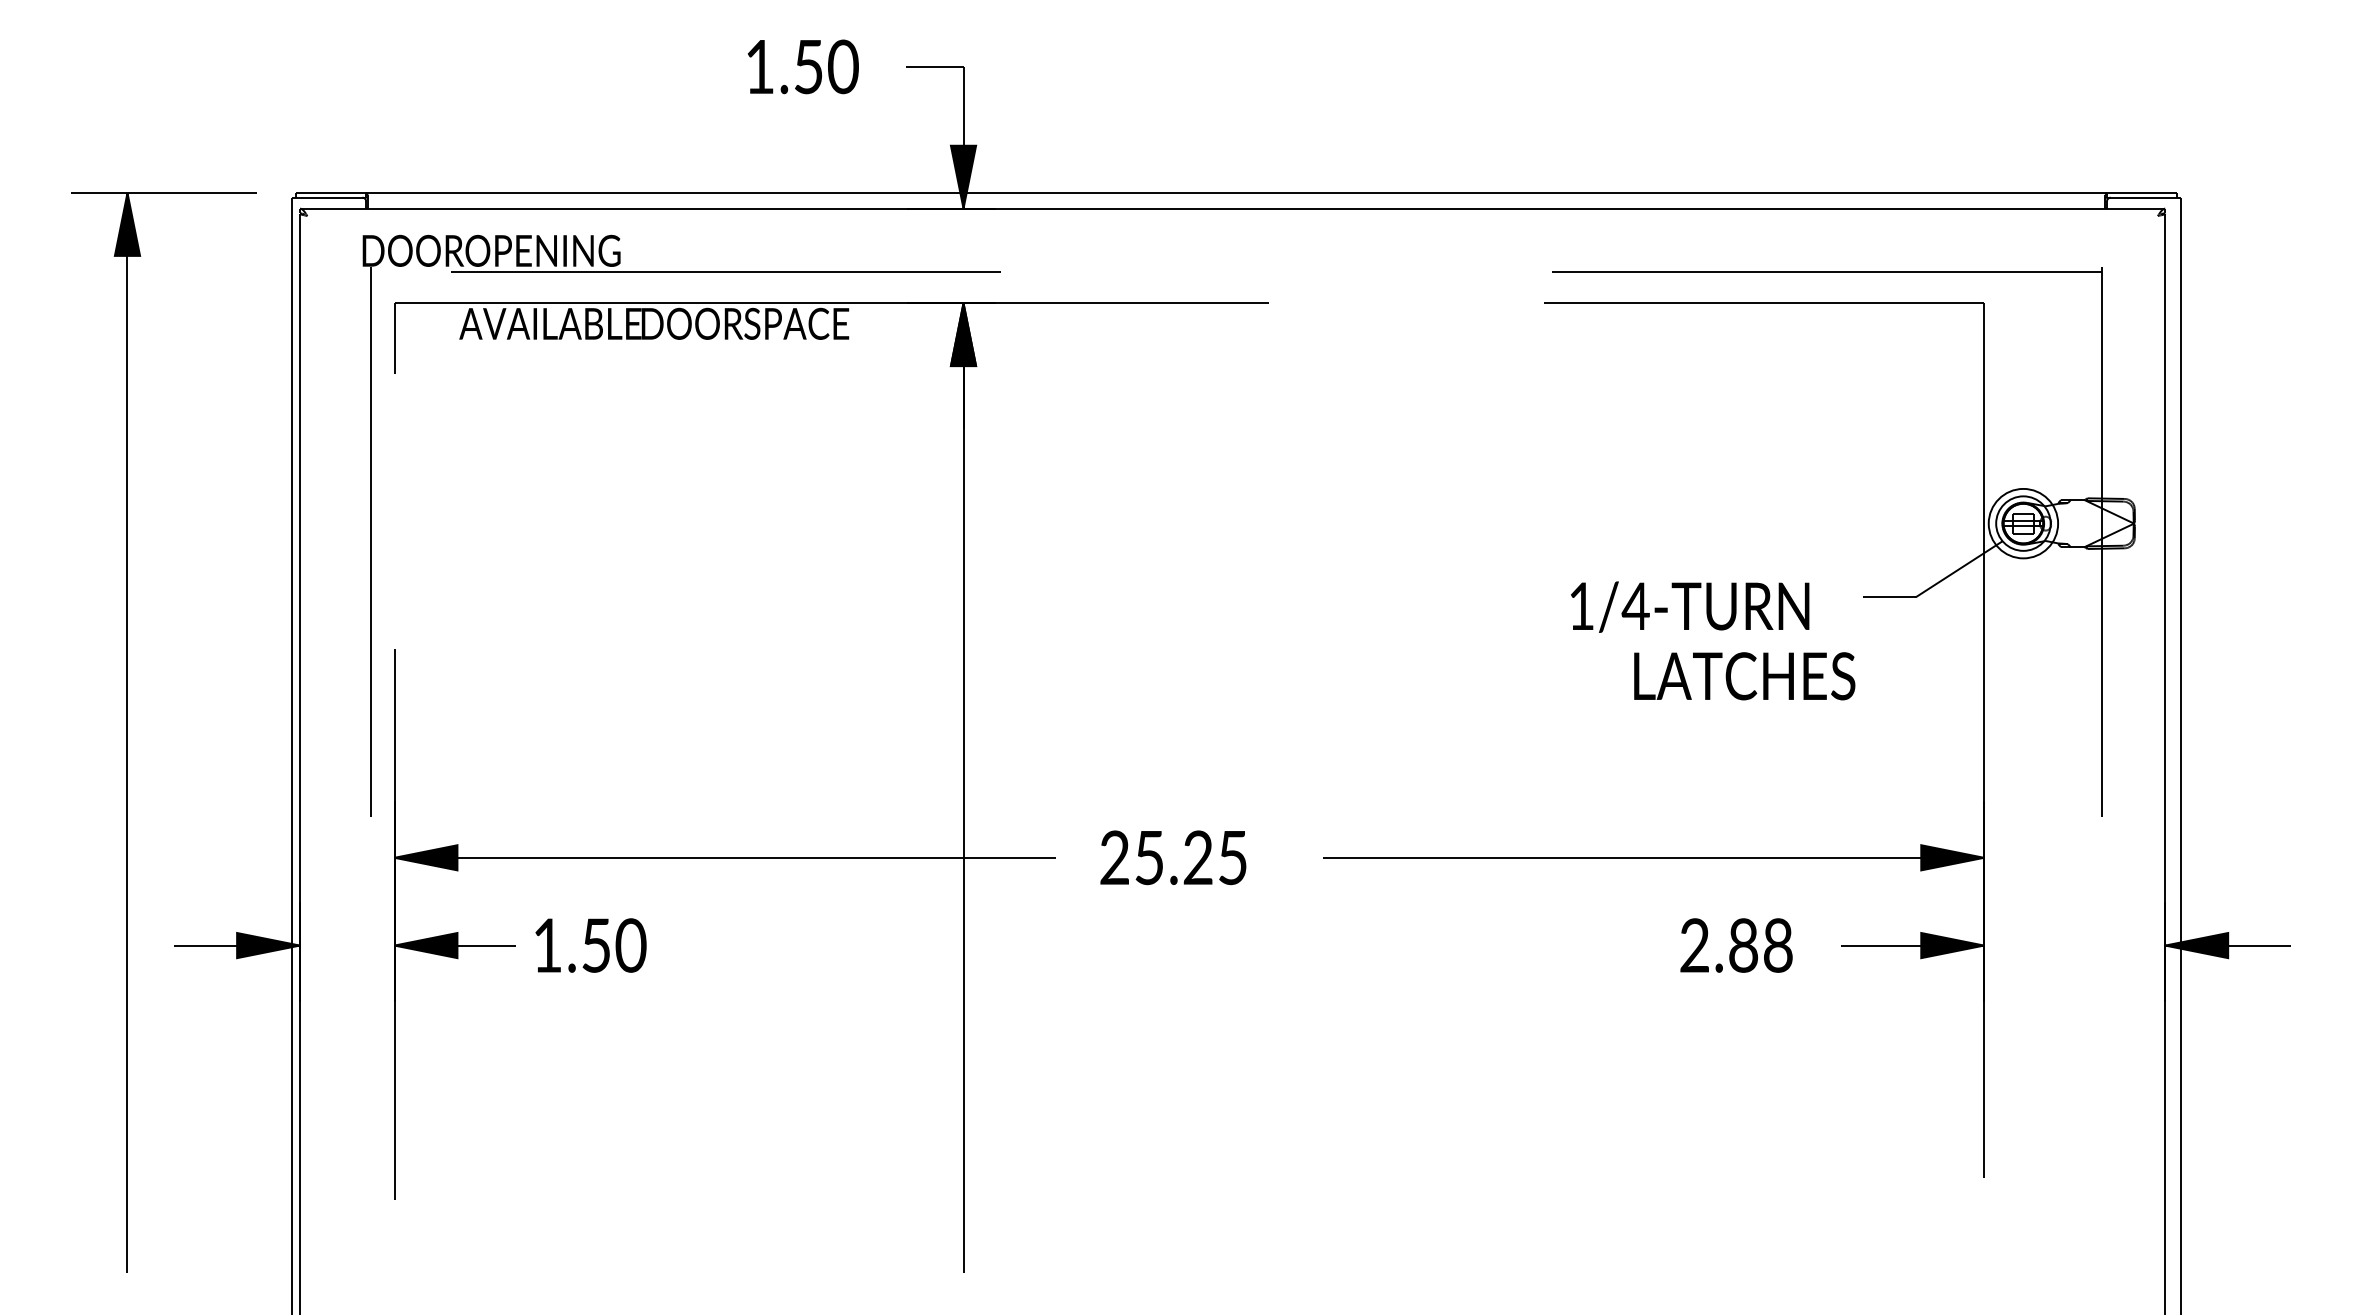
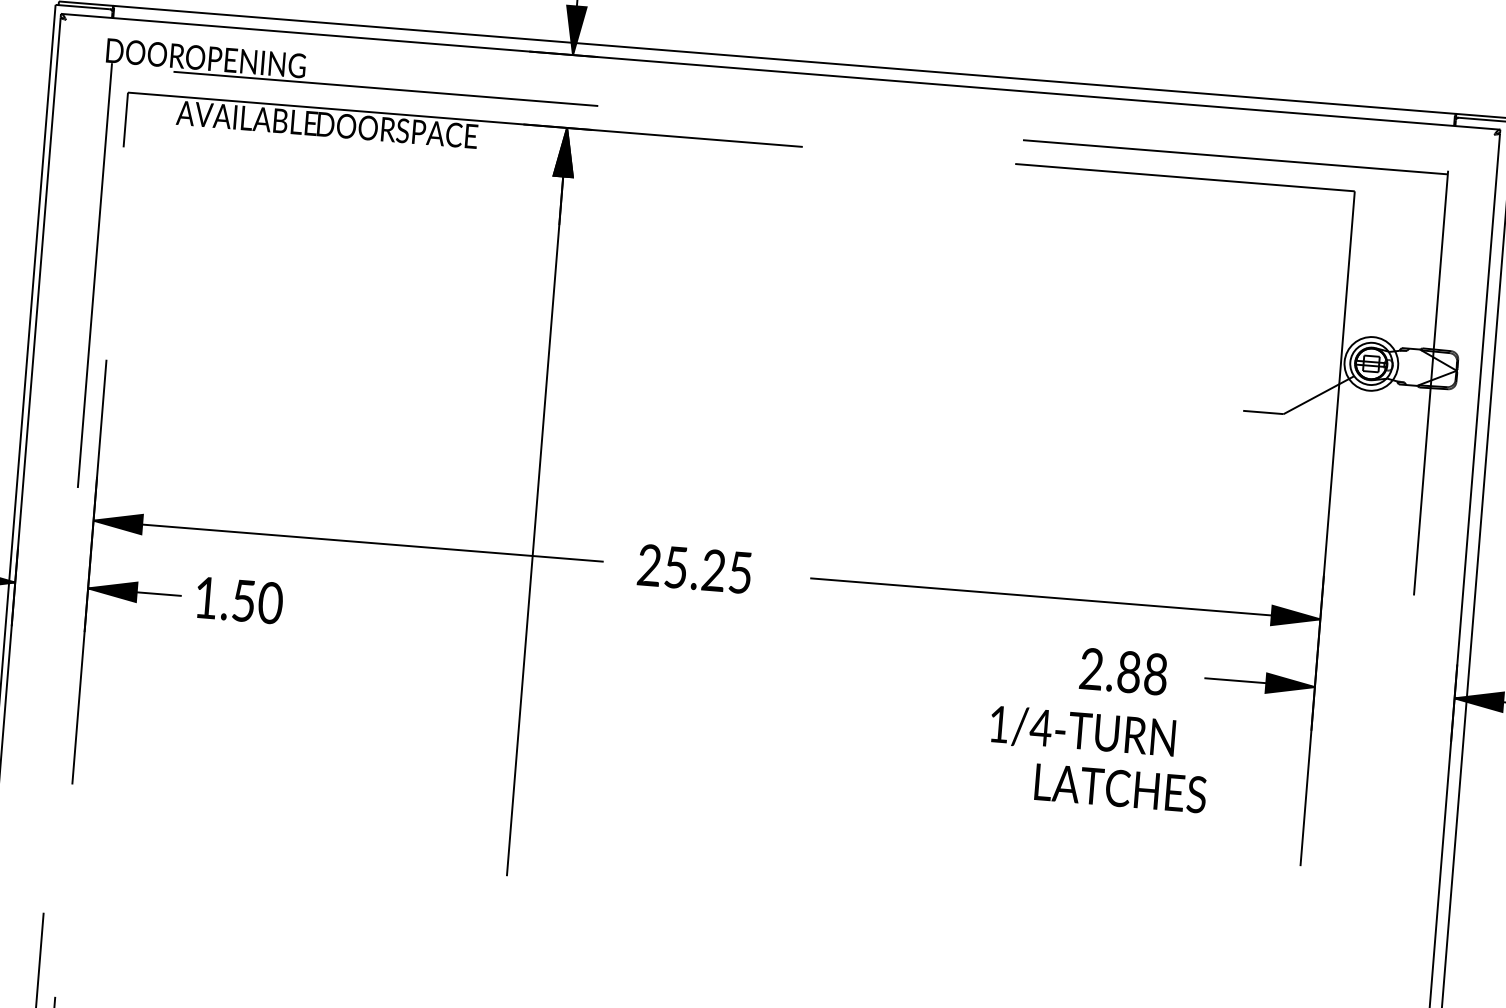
text: (1713, 640) -> (1098, 758), moved

